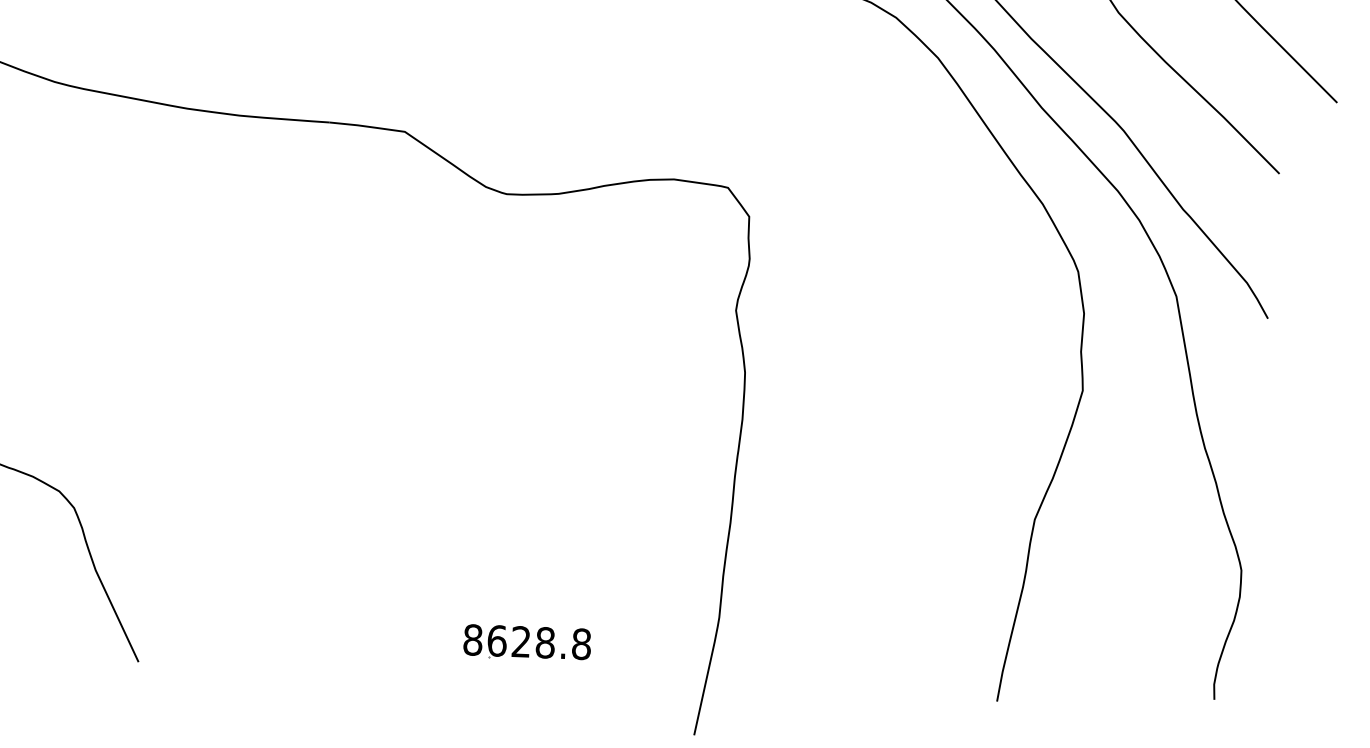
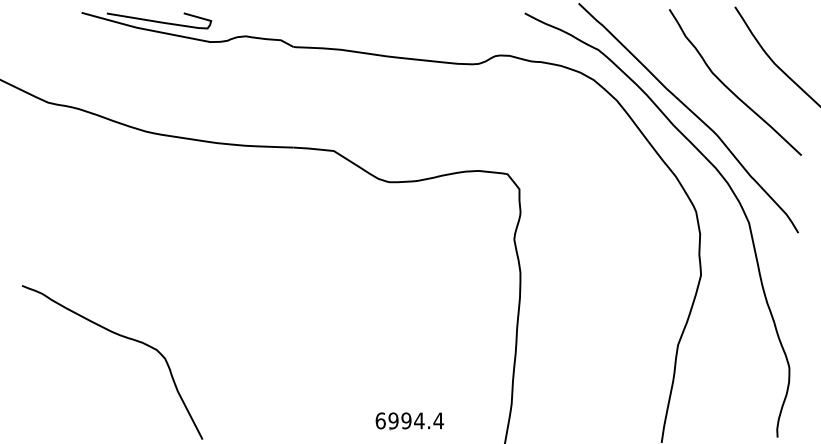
text: (526, 641) -> (409, 420), 8628.8 -> 6994.4

